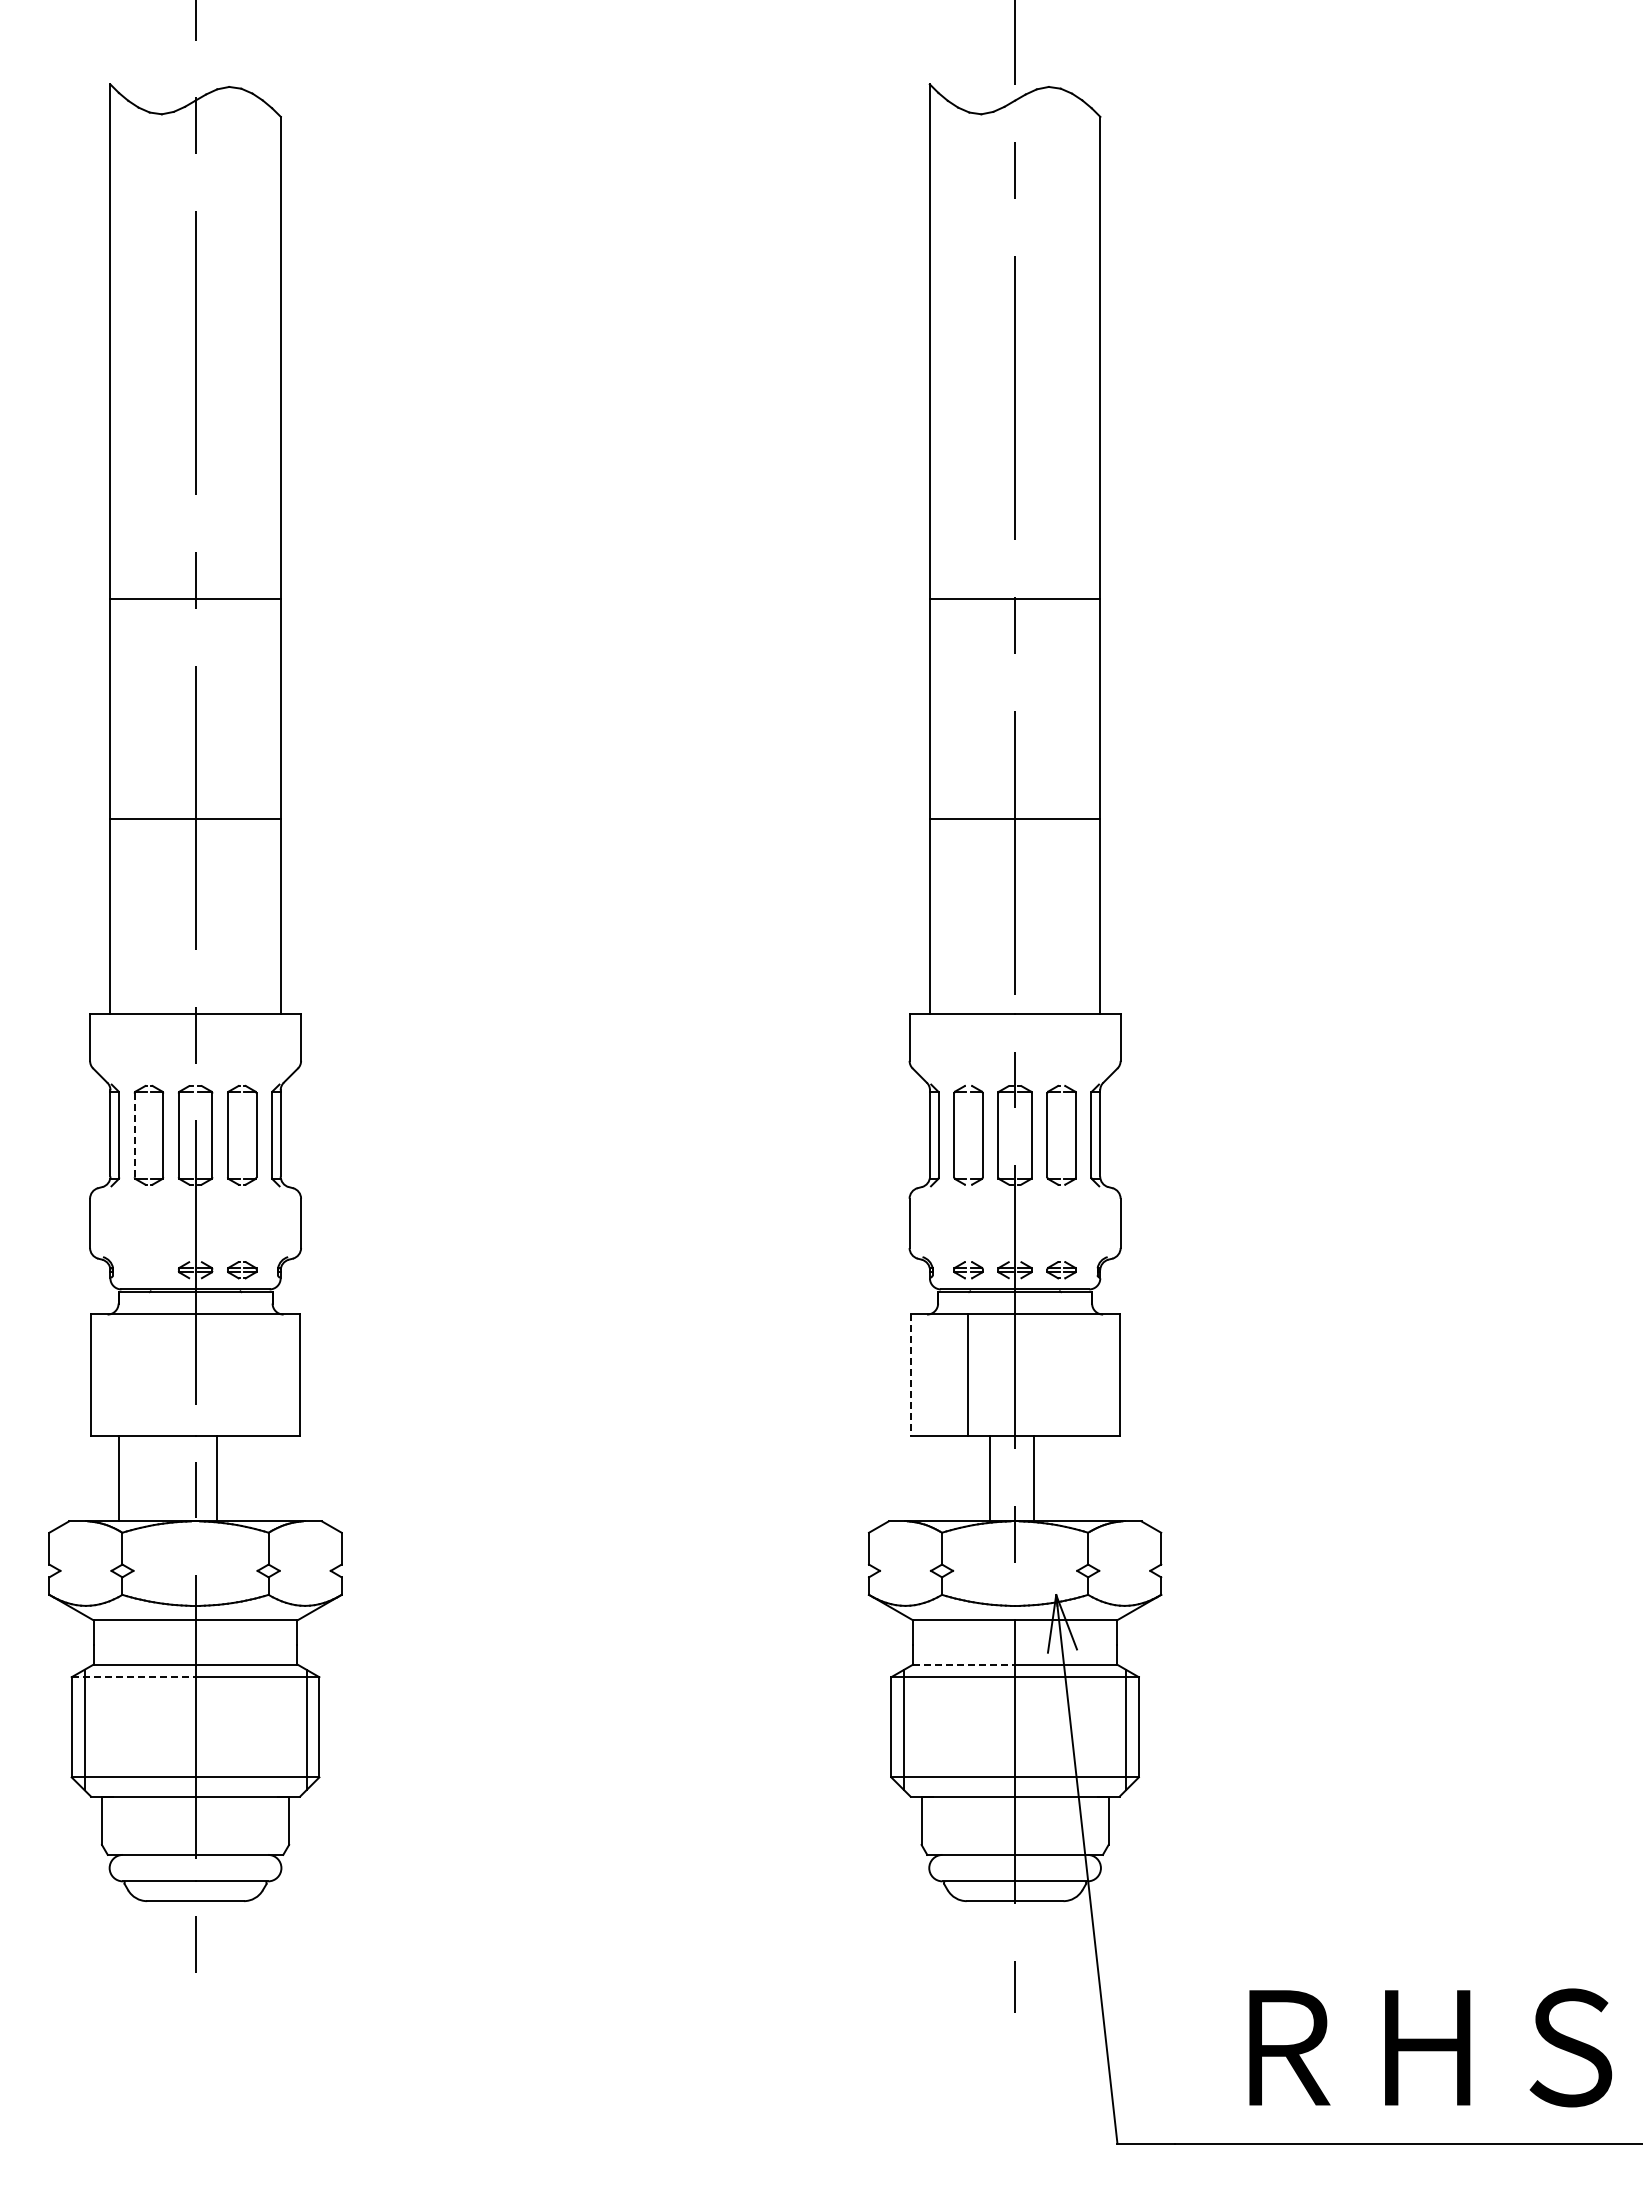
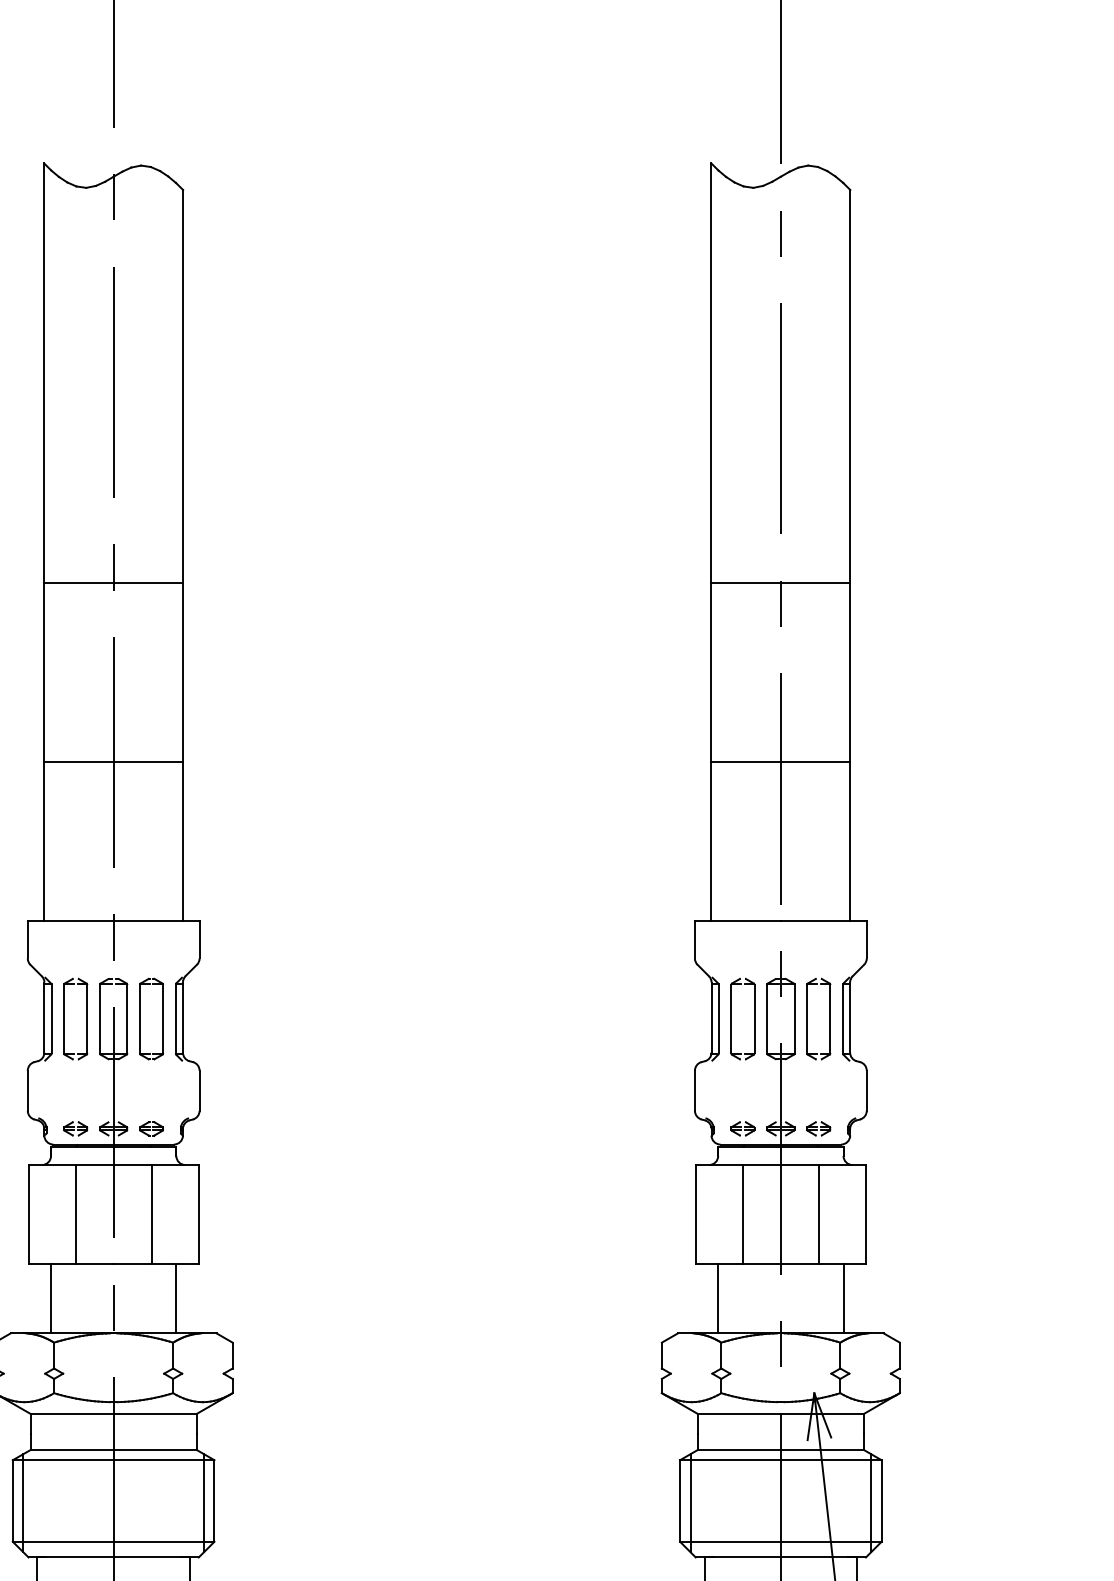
line: (134, 1135) -> (63, 1019), dashed -> solid
part: (148, 1270) -> (75, 1129), added
line: (148, 1374) -> (75, 1213), added
line: (242, 1374) -> (151, 1213), added
line: (1061, 1374) -> (818, 1213), added
line: (910, 1375) -> (695, 1214), dashed -> solid
line: (216, 1478) -> (176, 1298), moved
line: (990, 1478) -> (718, 1298), moved
line: (1034, 1478) -> (843, 1298), moved
line: (964, 1664) -> (739, 1449), dashed -> solid
line: (133, 1677) -> (63, 1460), dashed -> solid

